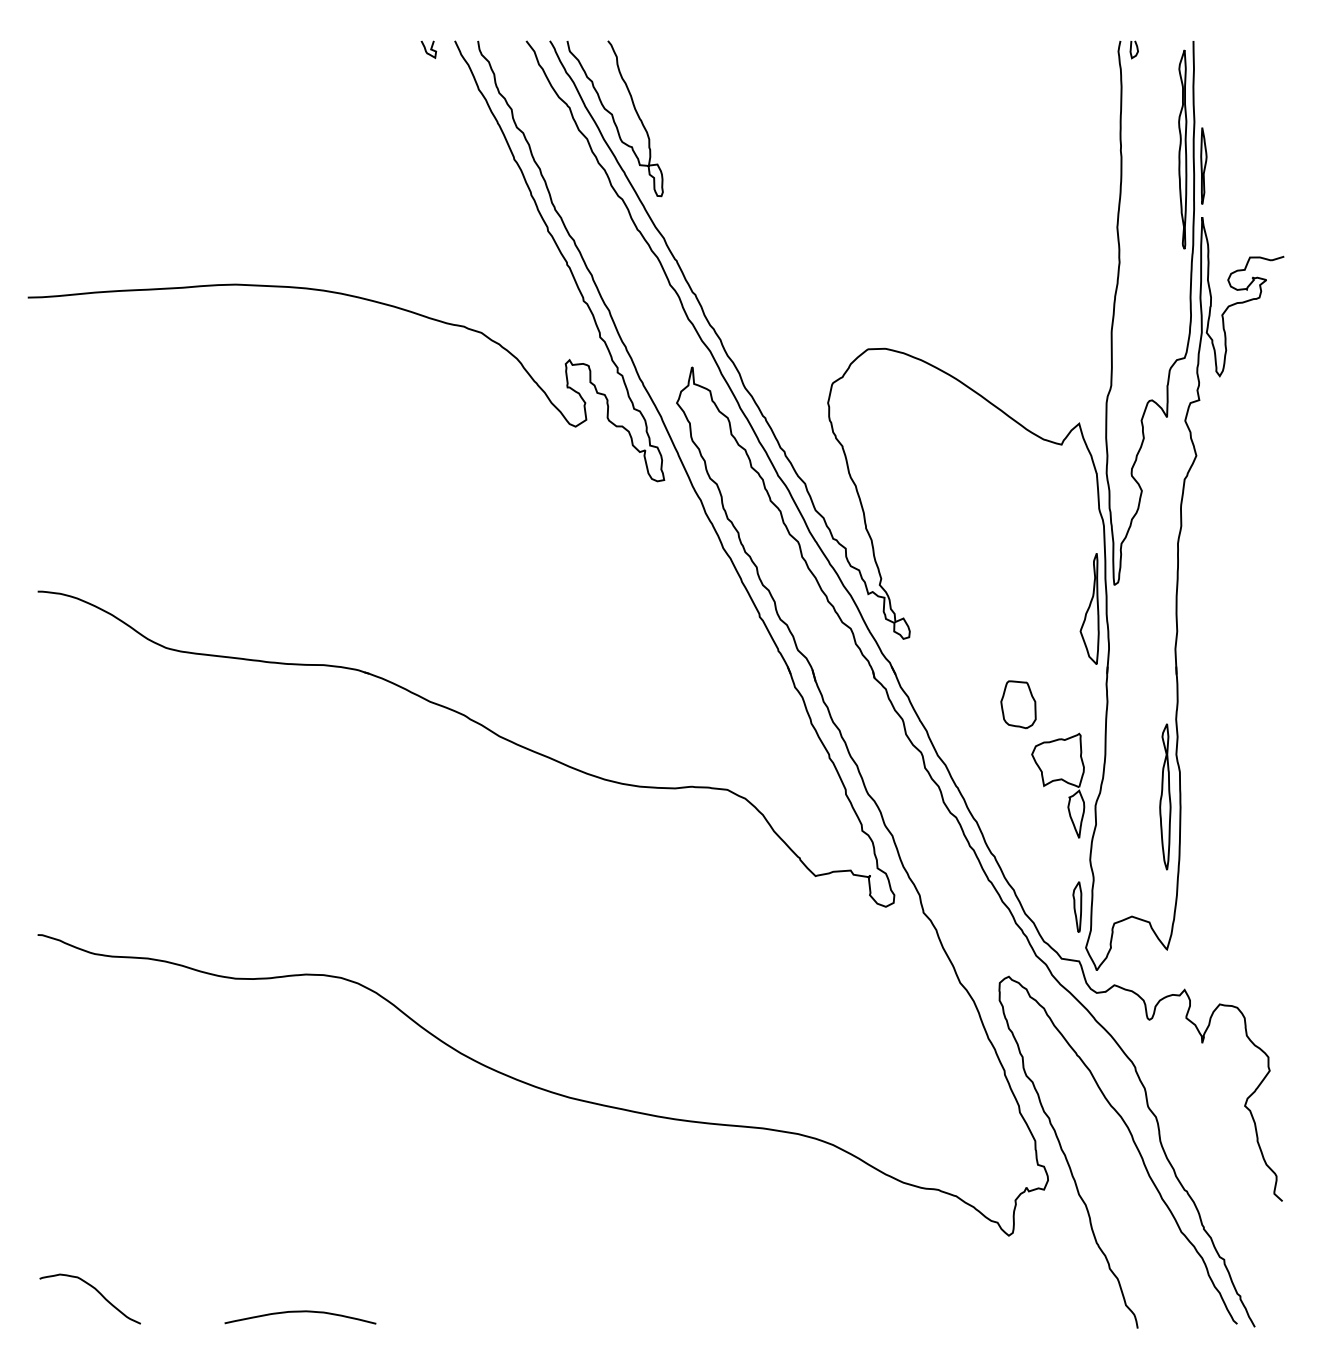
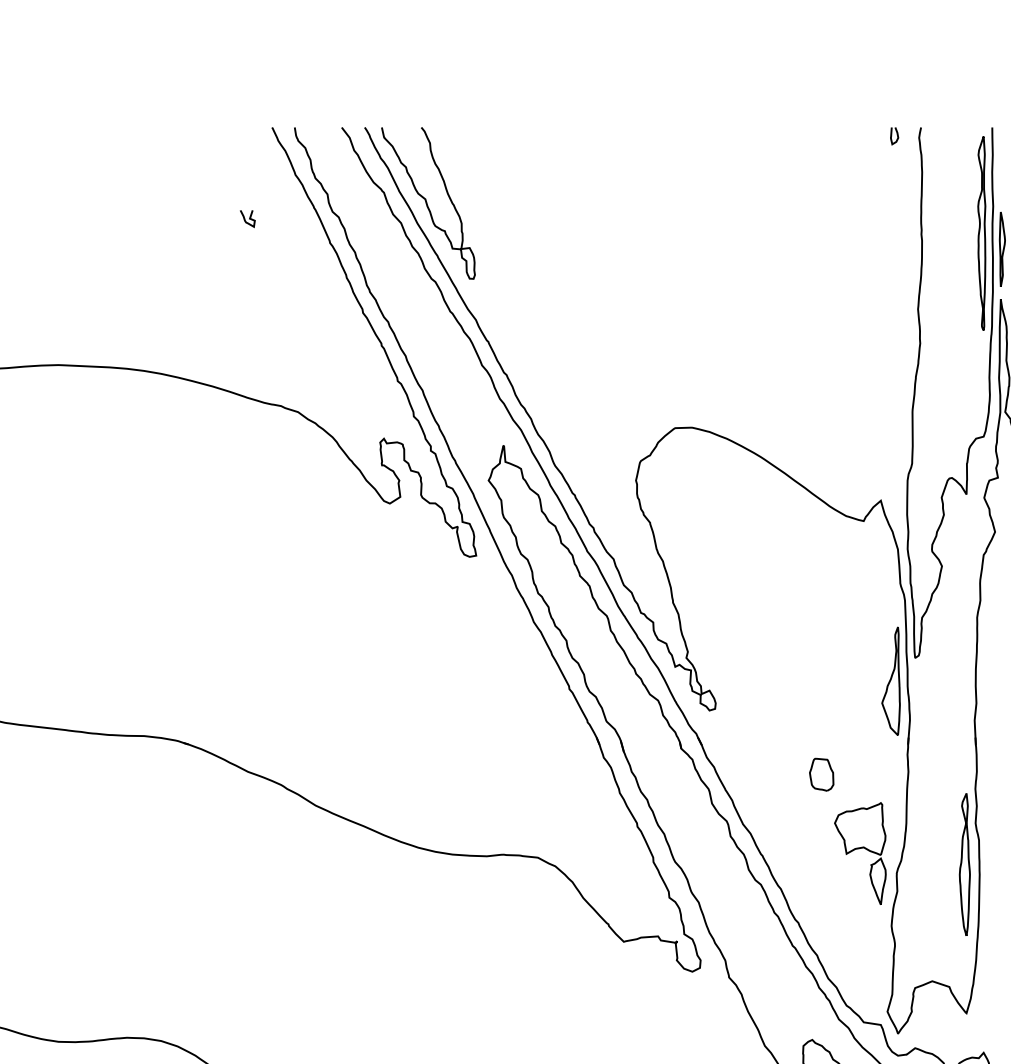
curve: (426, 49) -> (245, 218), moved
curve: (1131, 49) -> (891, 135), moved
part: (1018, 704) -> (821, 774), size x0.7
part: (1077, 906) -> (879, 971), removed

